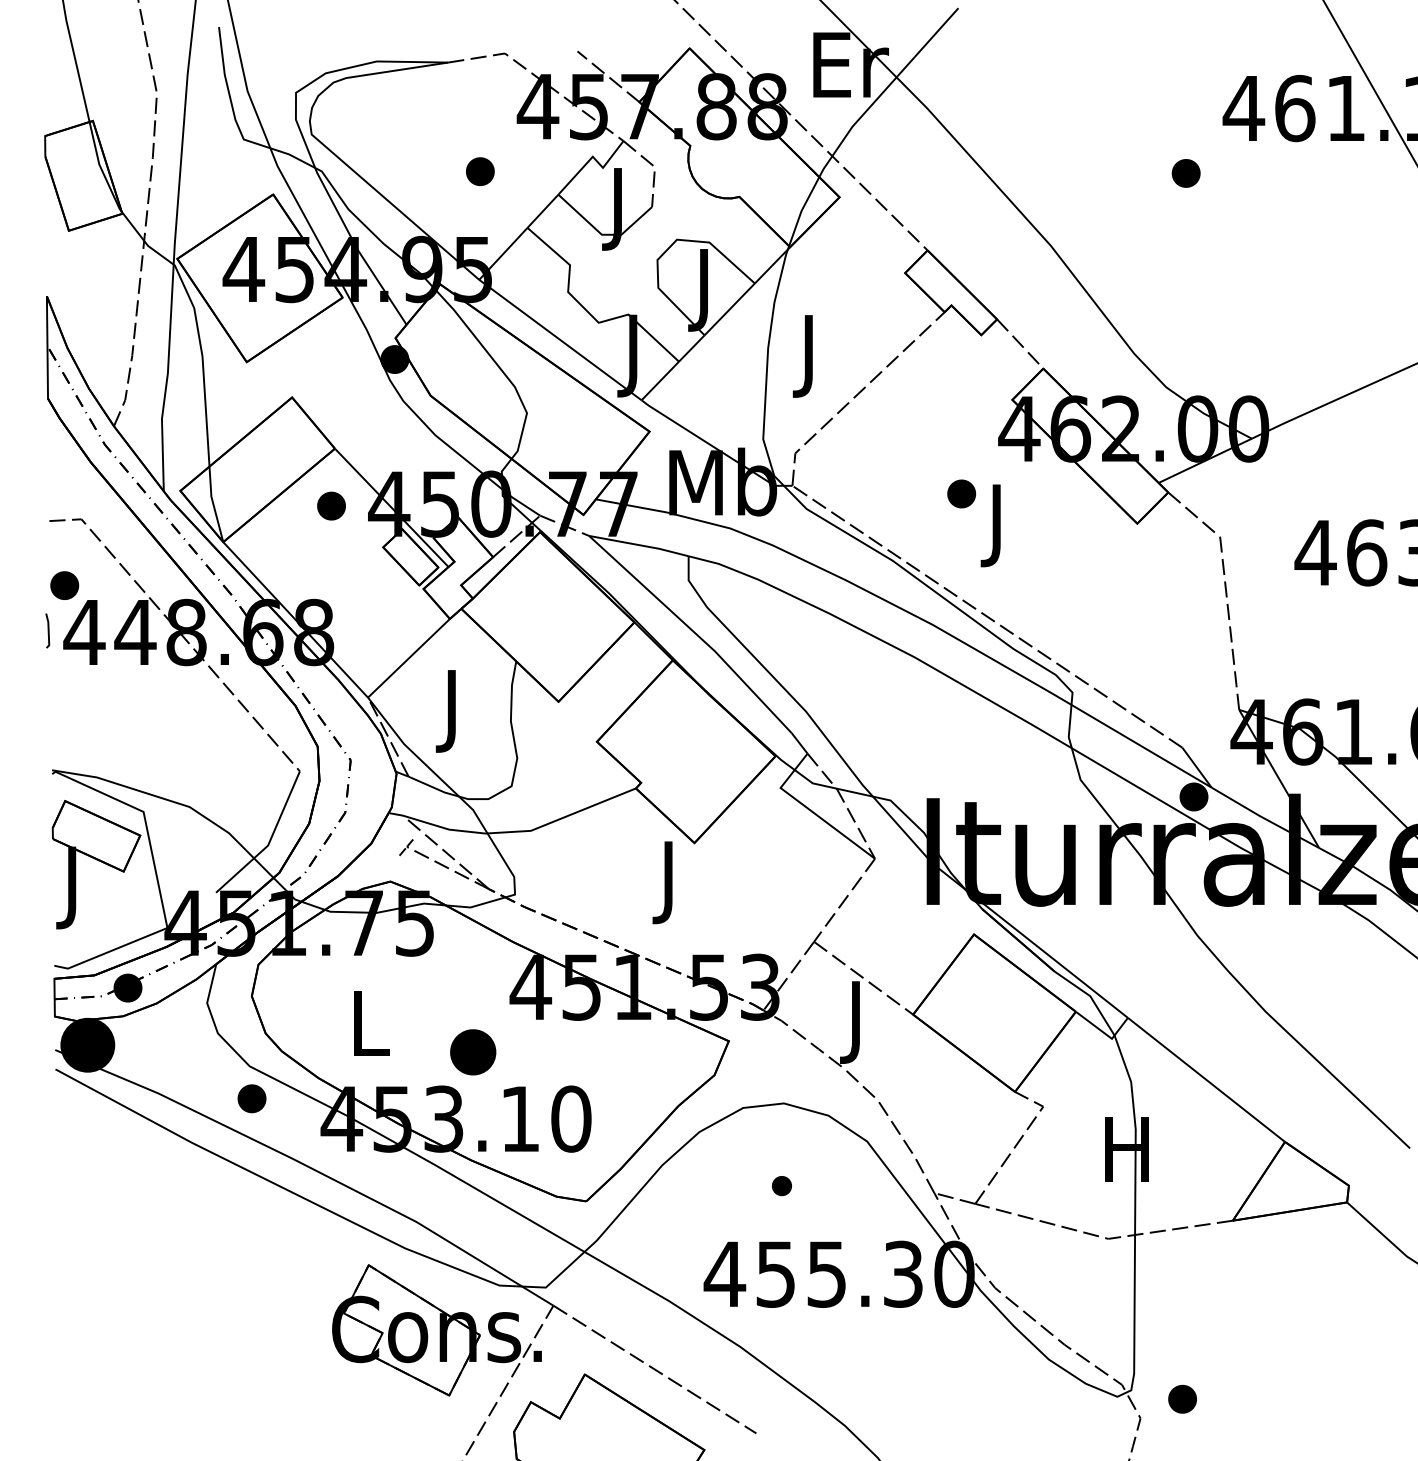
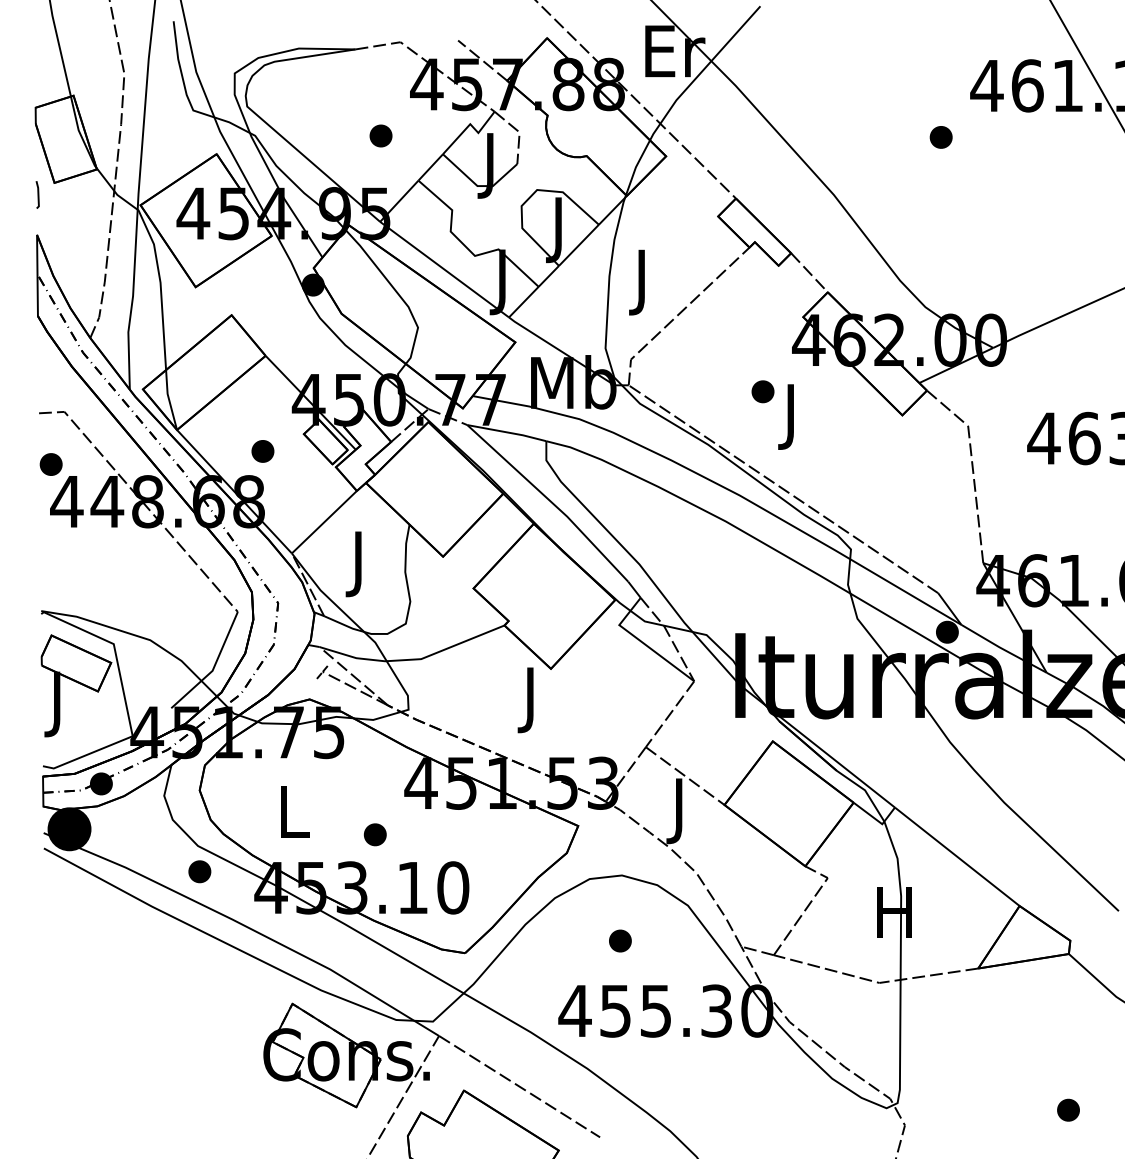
part: (331, 505) -> (262, 450), moved
line: (47, 630) -> (37, 194), moved
part: (472, 1051) -> (374, 834), size x0.62
part: (781, 1185) -> (620, 940), size x1.43
part: (1182, 1398) -> (1068, 1109), moved

